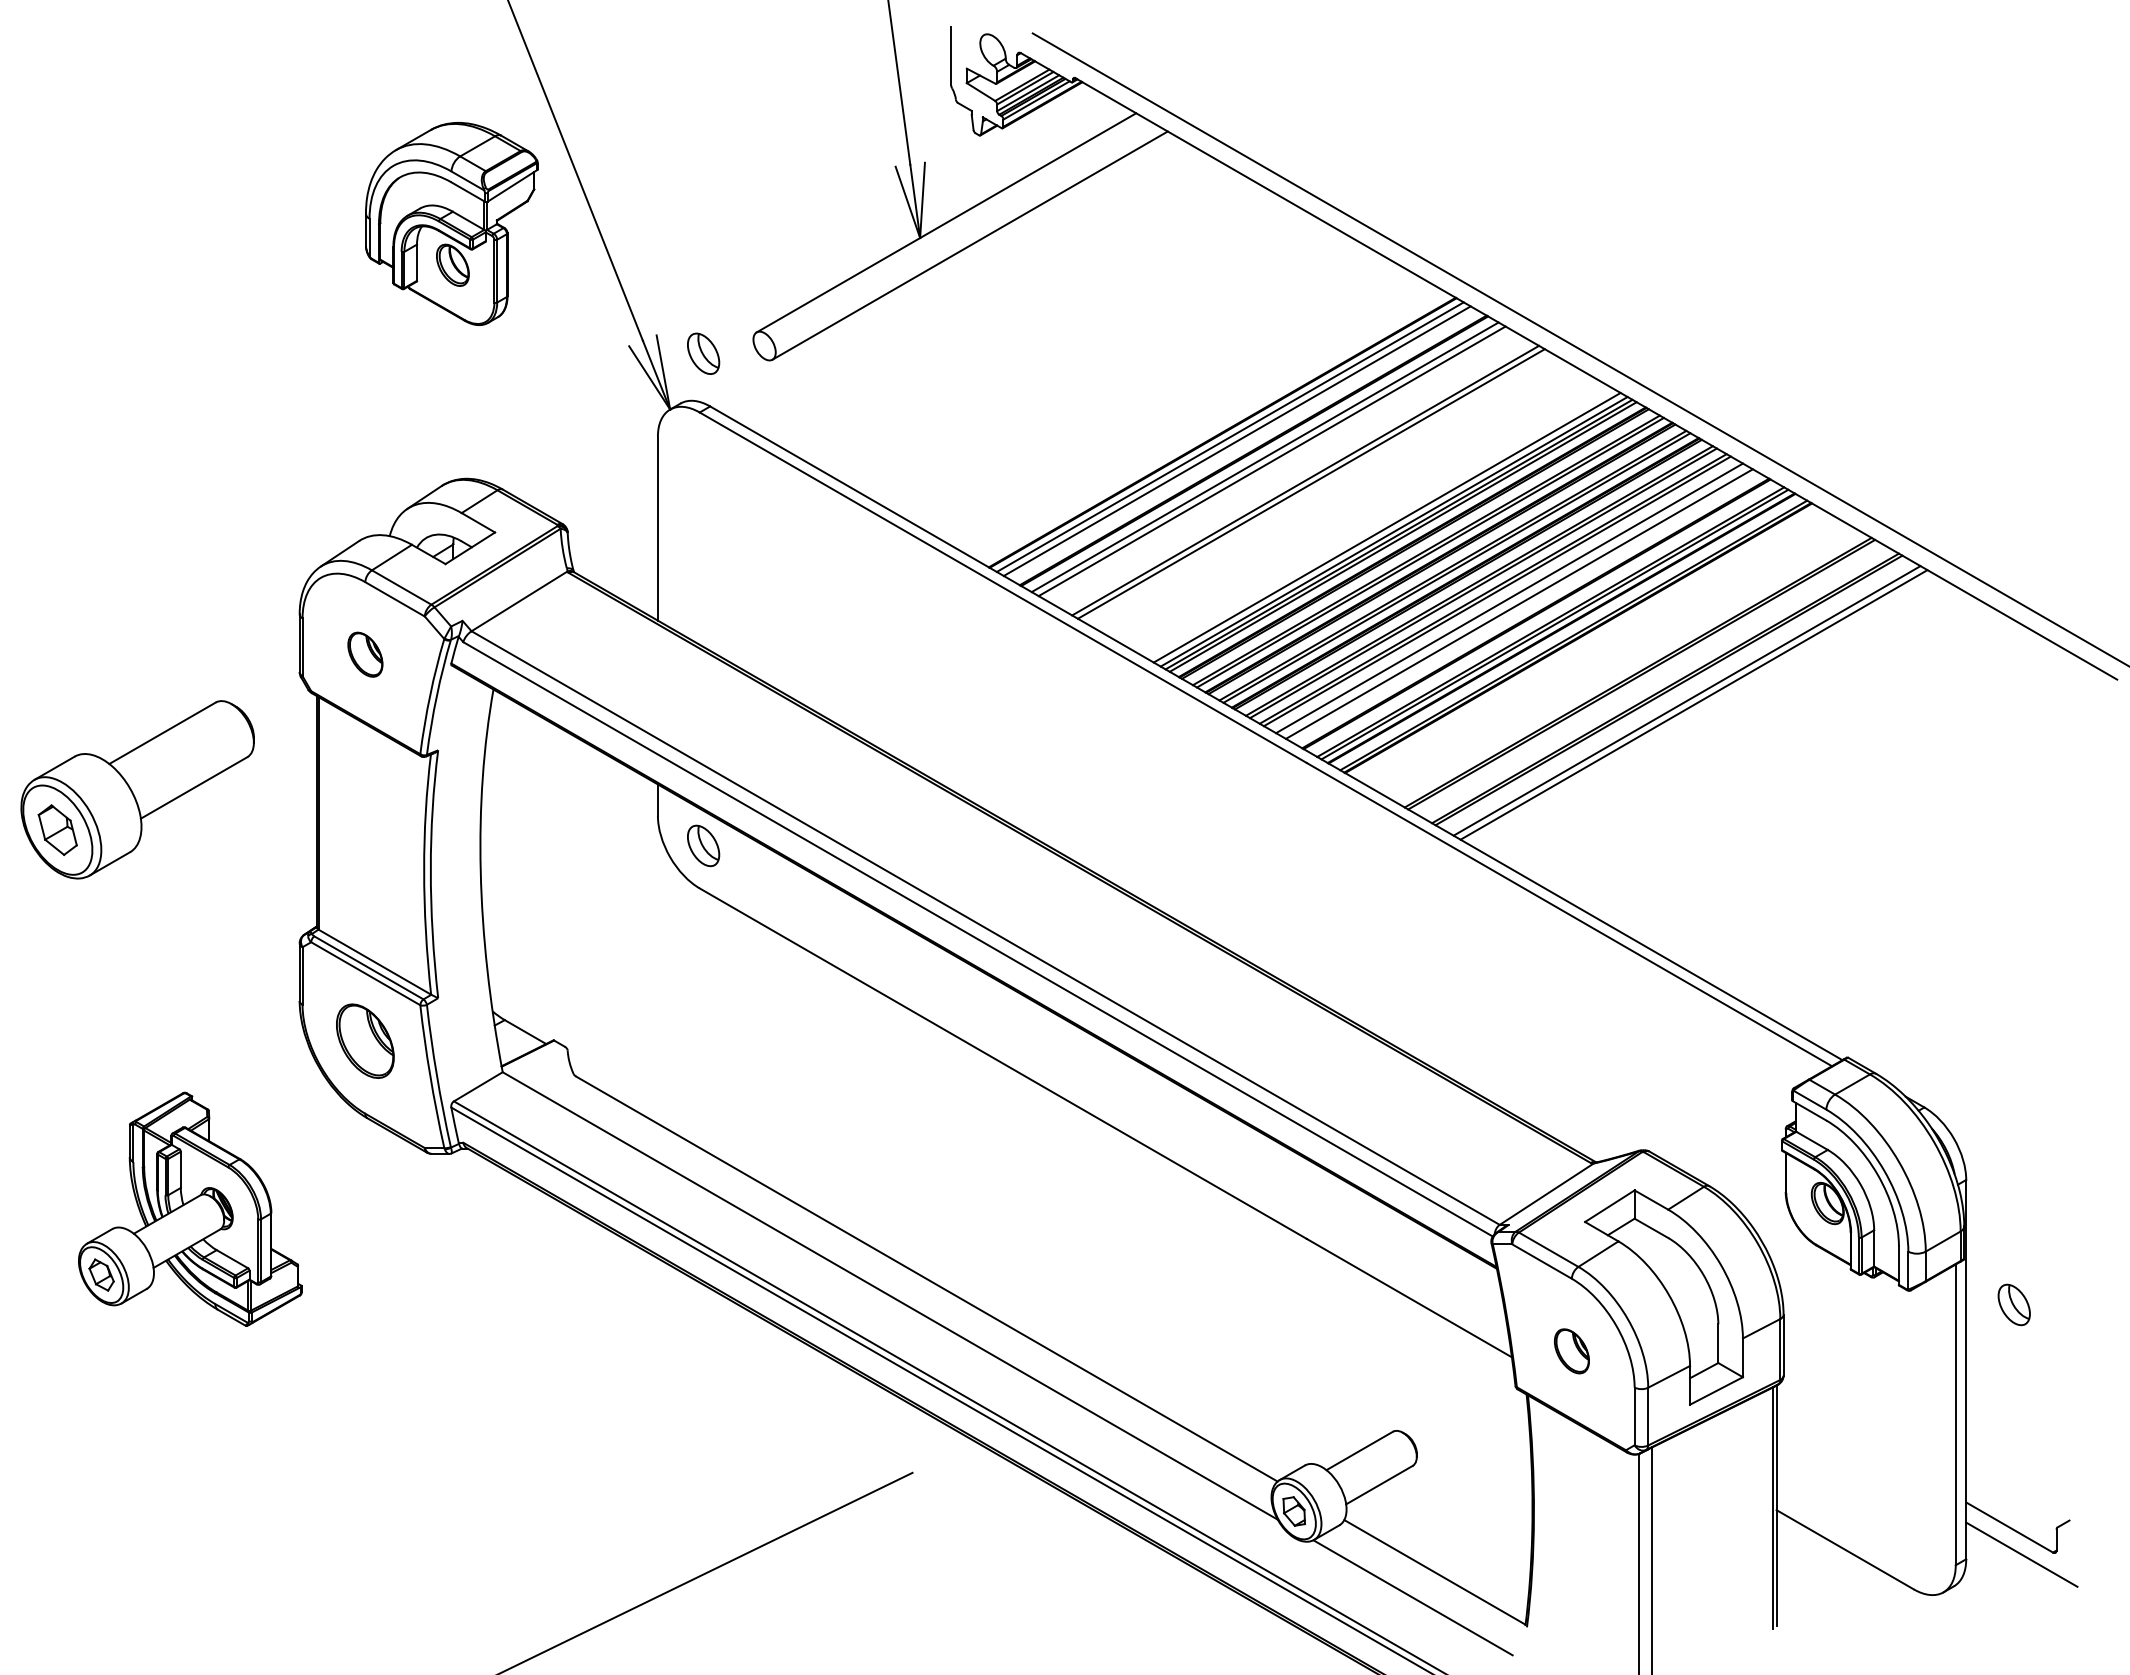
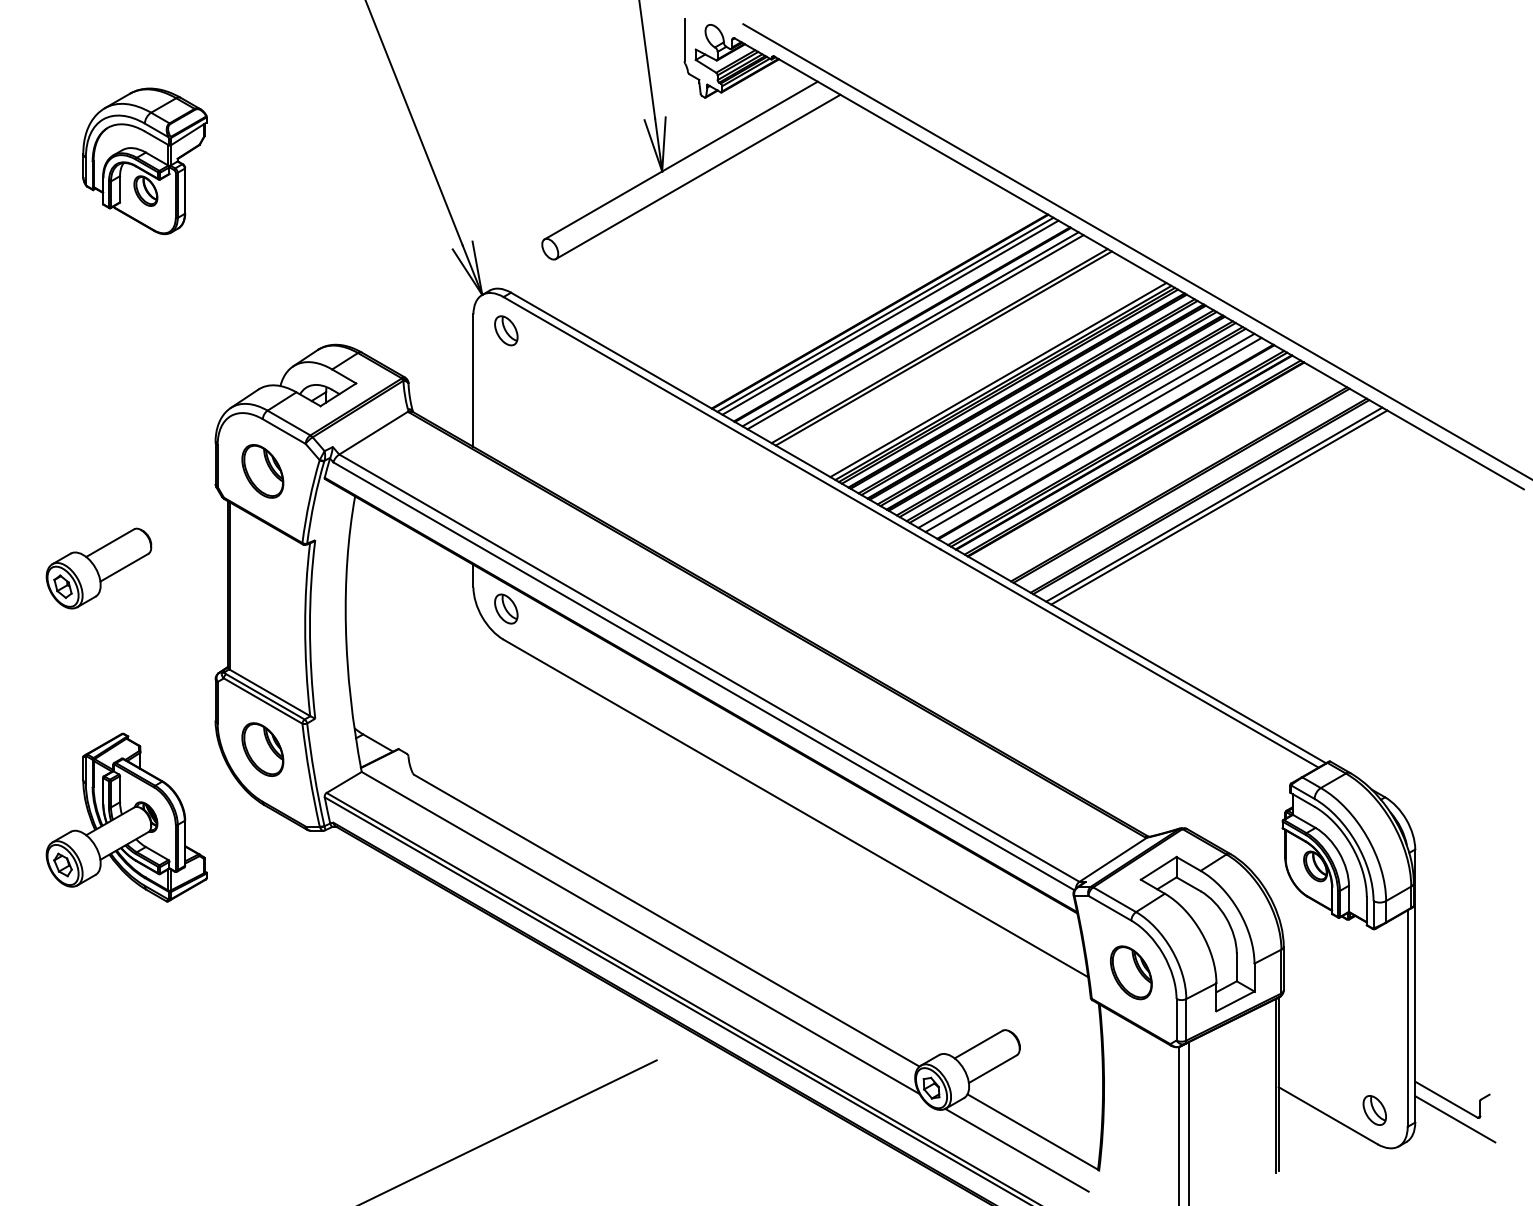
part: (450, 224) -> (144, 161), moved
part: (703, 353) -> (506, 330), moved
part: (364, 654) -> (262, 471), size x1.67
part: (137, 789) -> (98, 568), size x0.62
part: (189, 1209) -> (126, 817), moved
part: (2013, 1304) -> (1374, 1110), moved
part: (1572, 1350) -> (1131, 972), size x1.67

